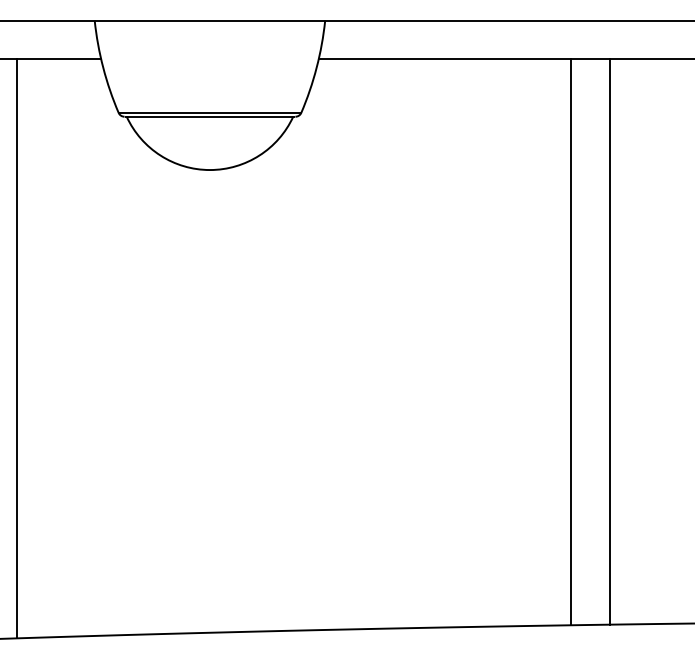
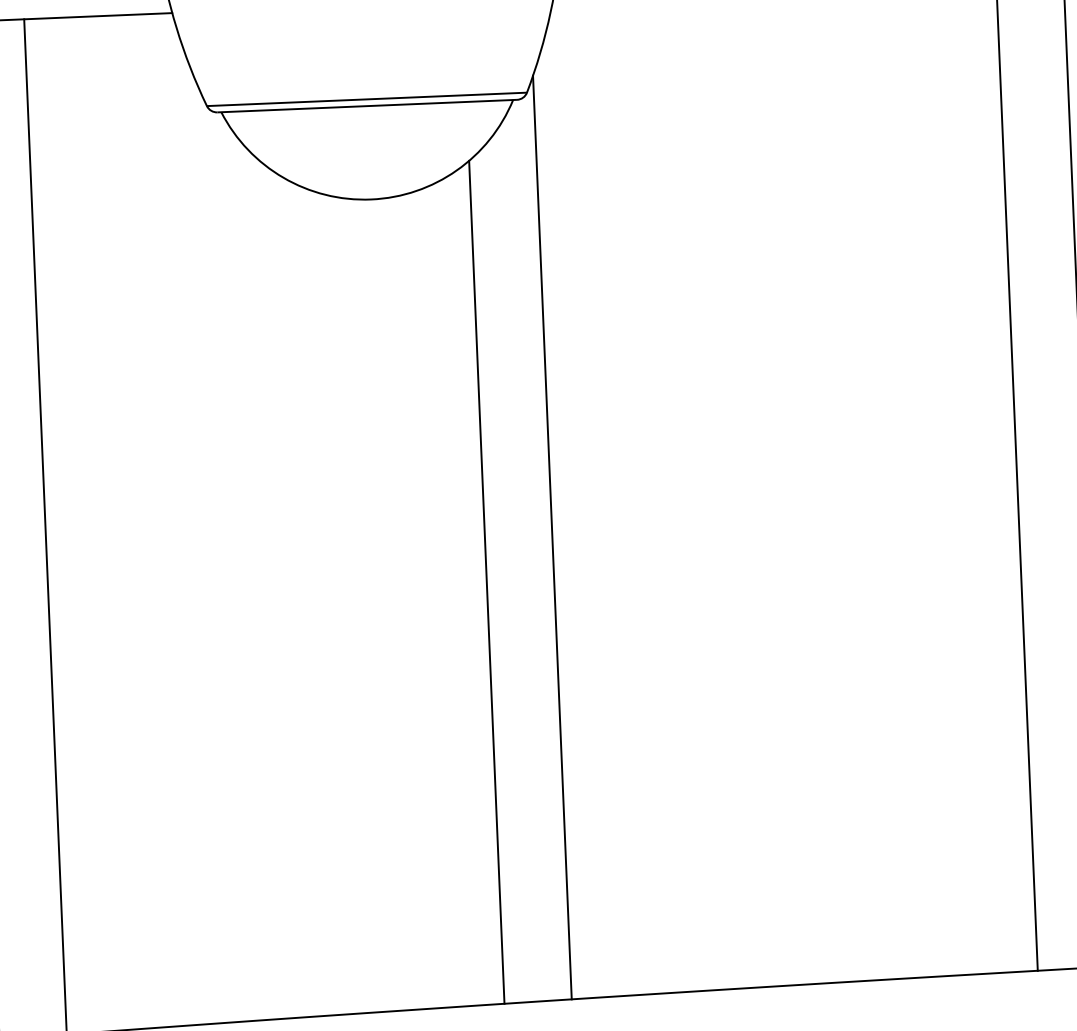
line: (305, 366) -> (552, 536), added
line: (266, 390) -> (486, 581), added

